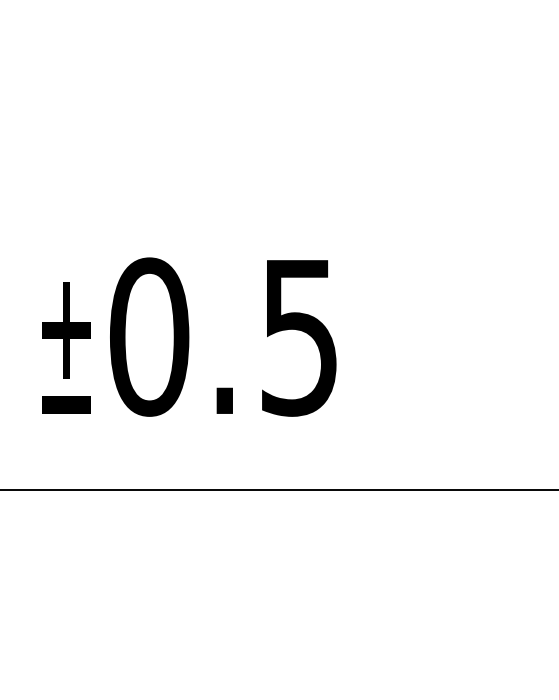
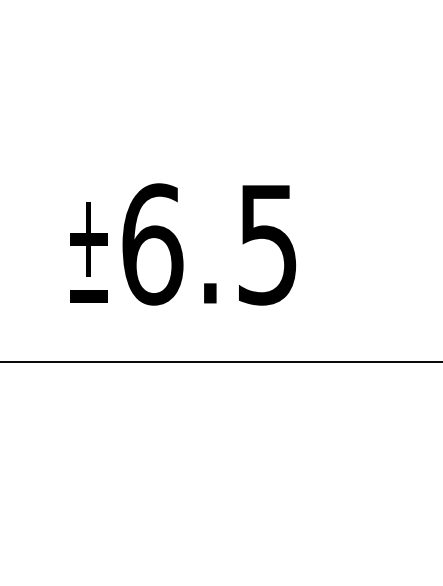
text: (149, 337) -> (152, 244), 0.5 -> 6.5

